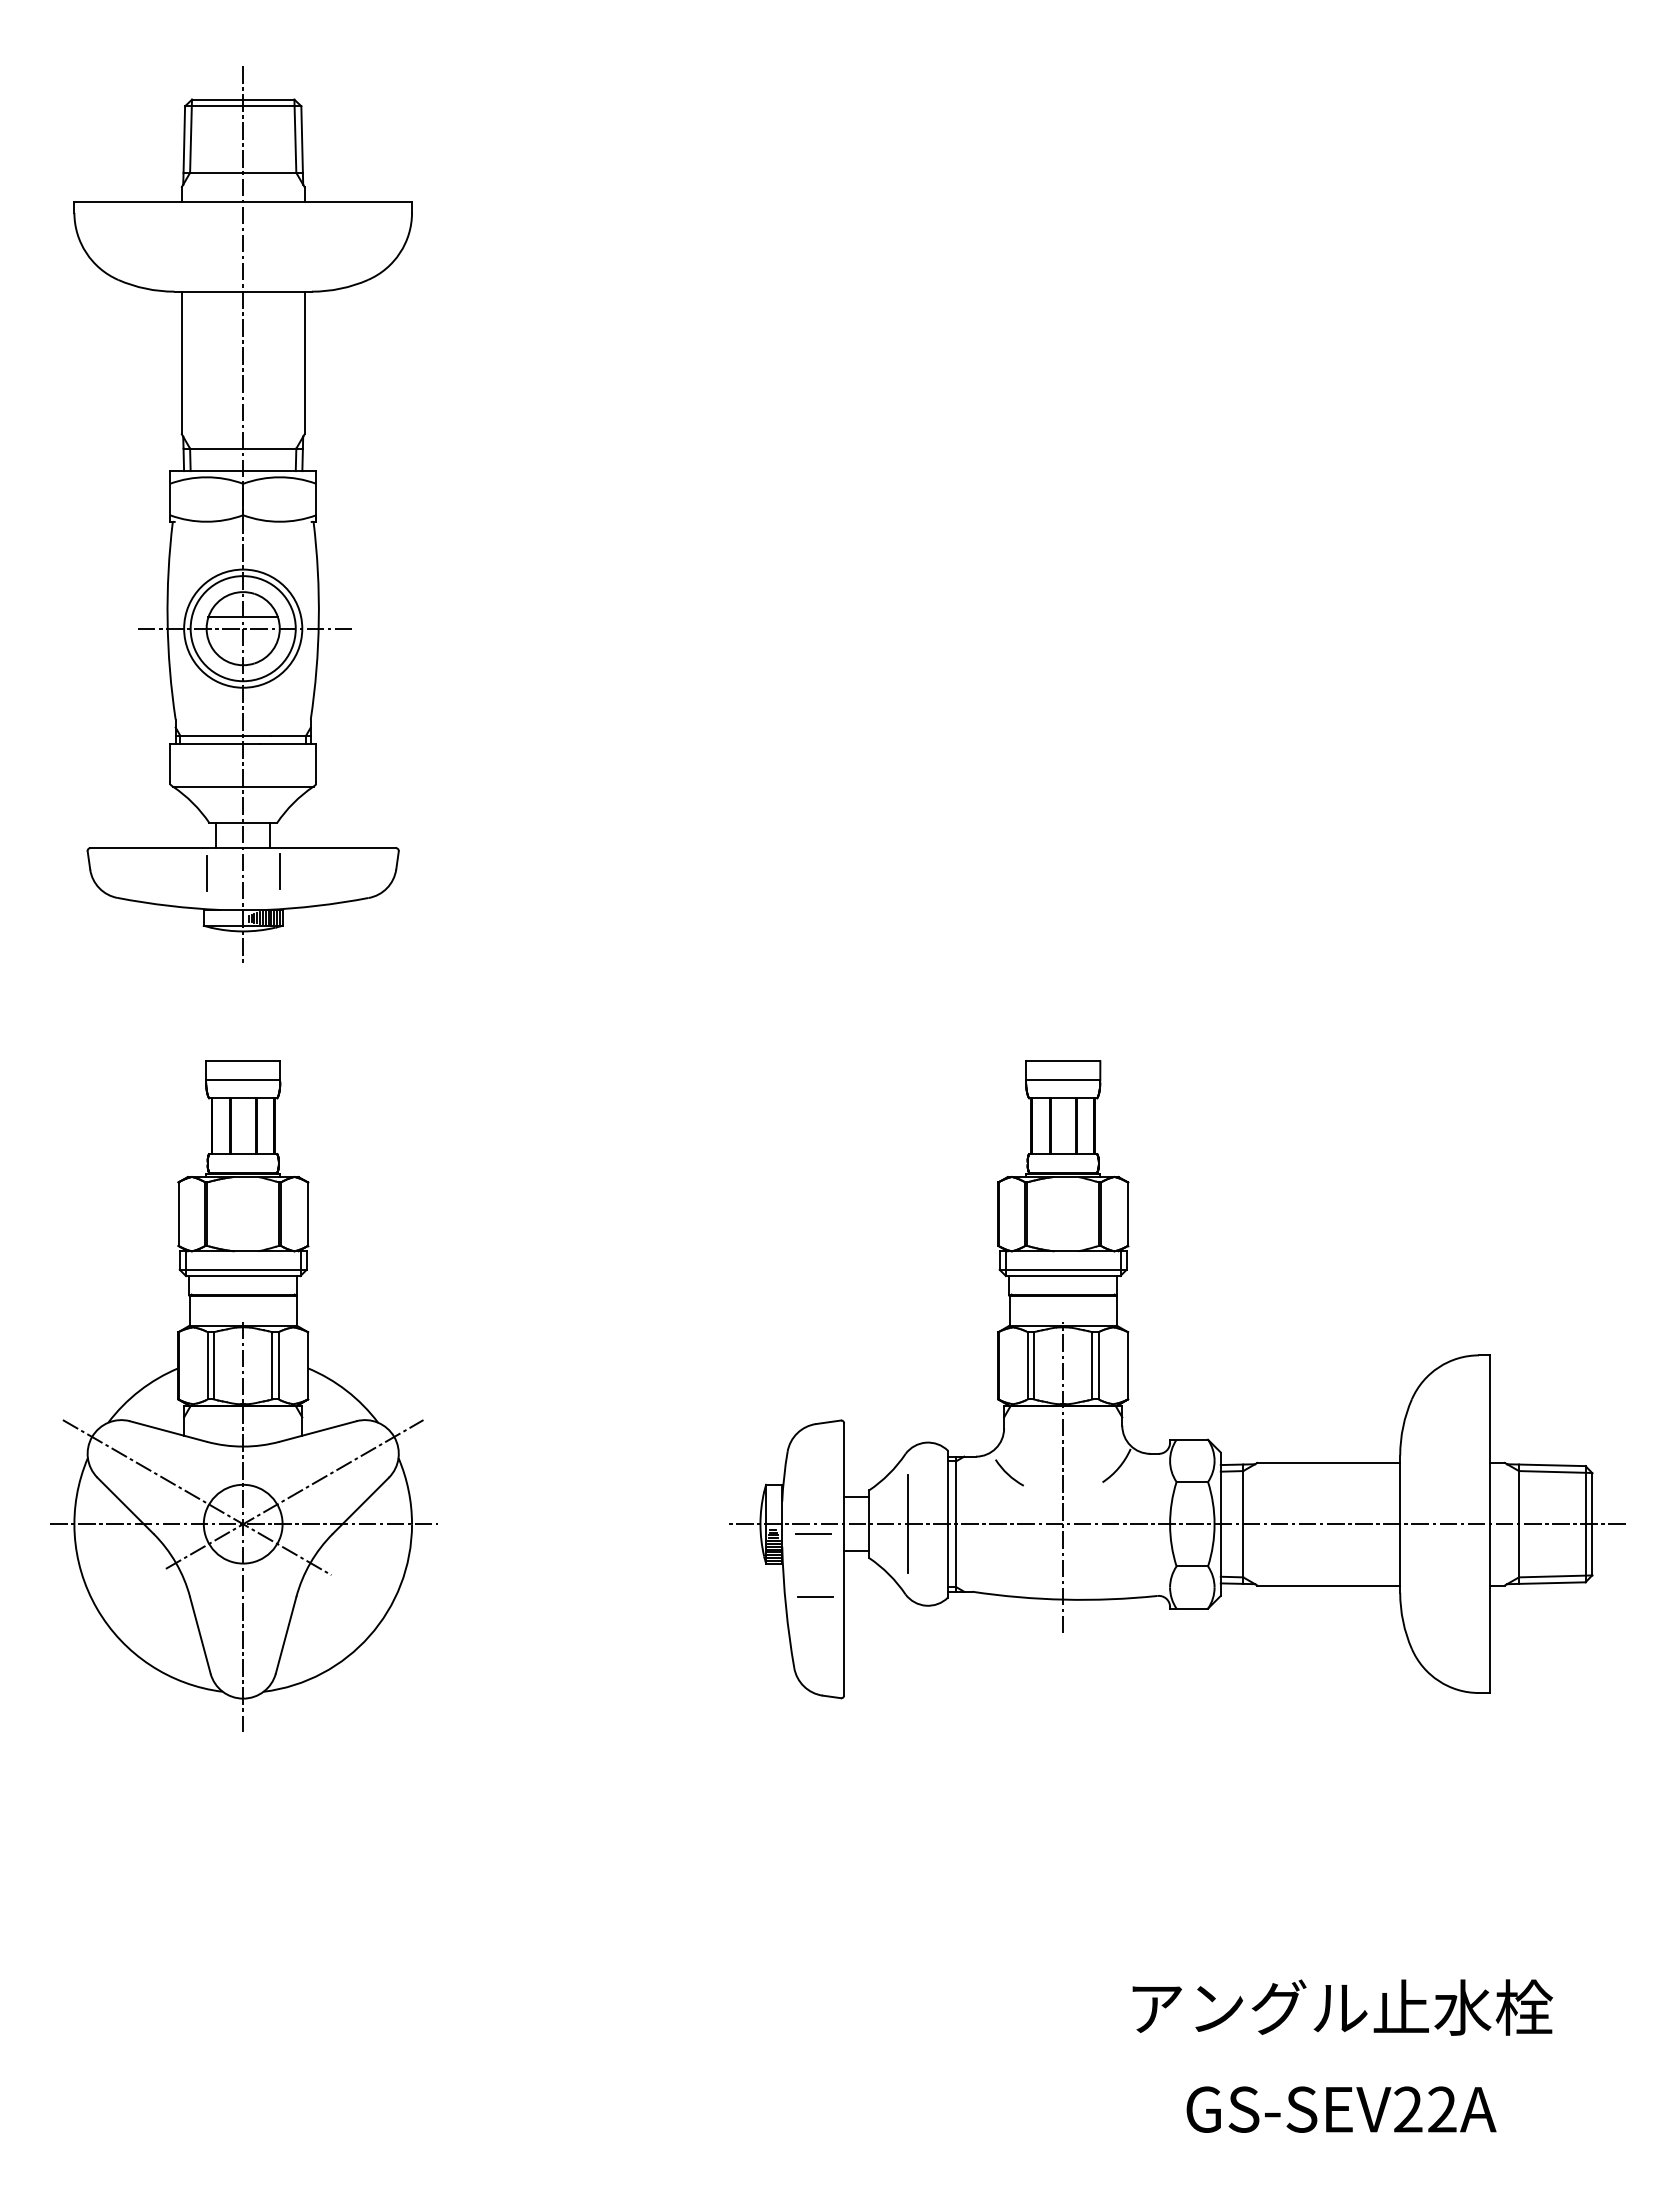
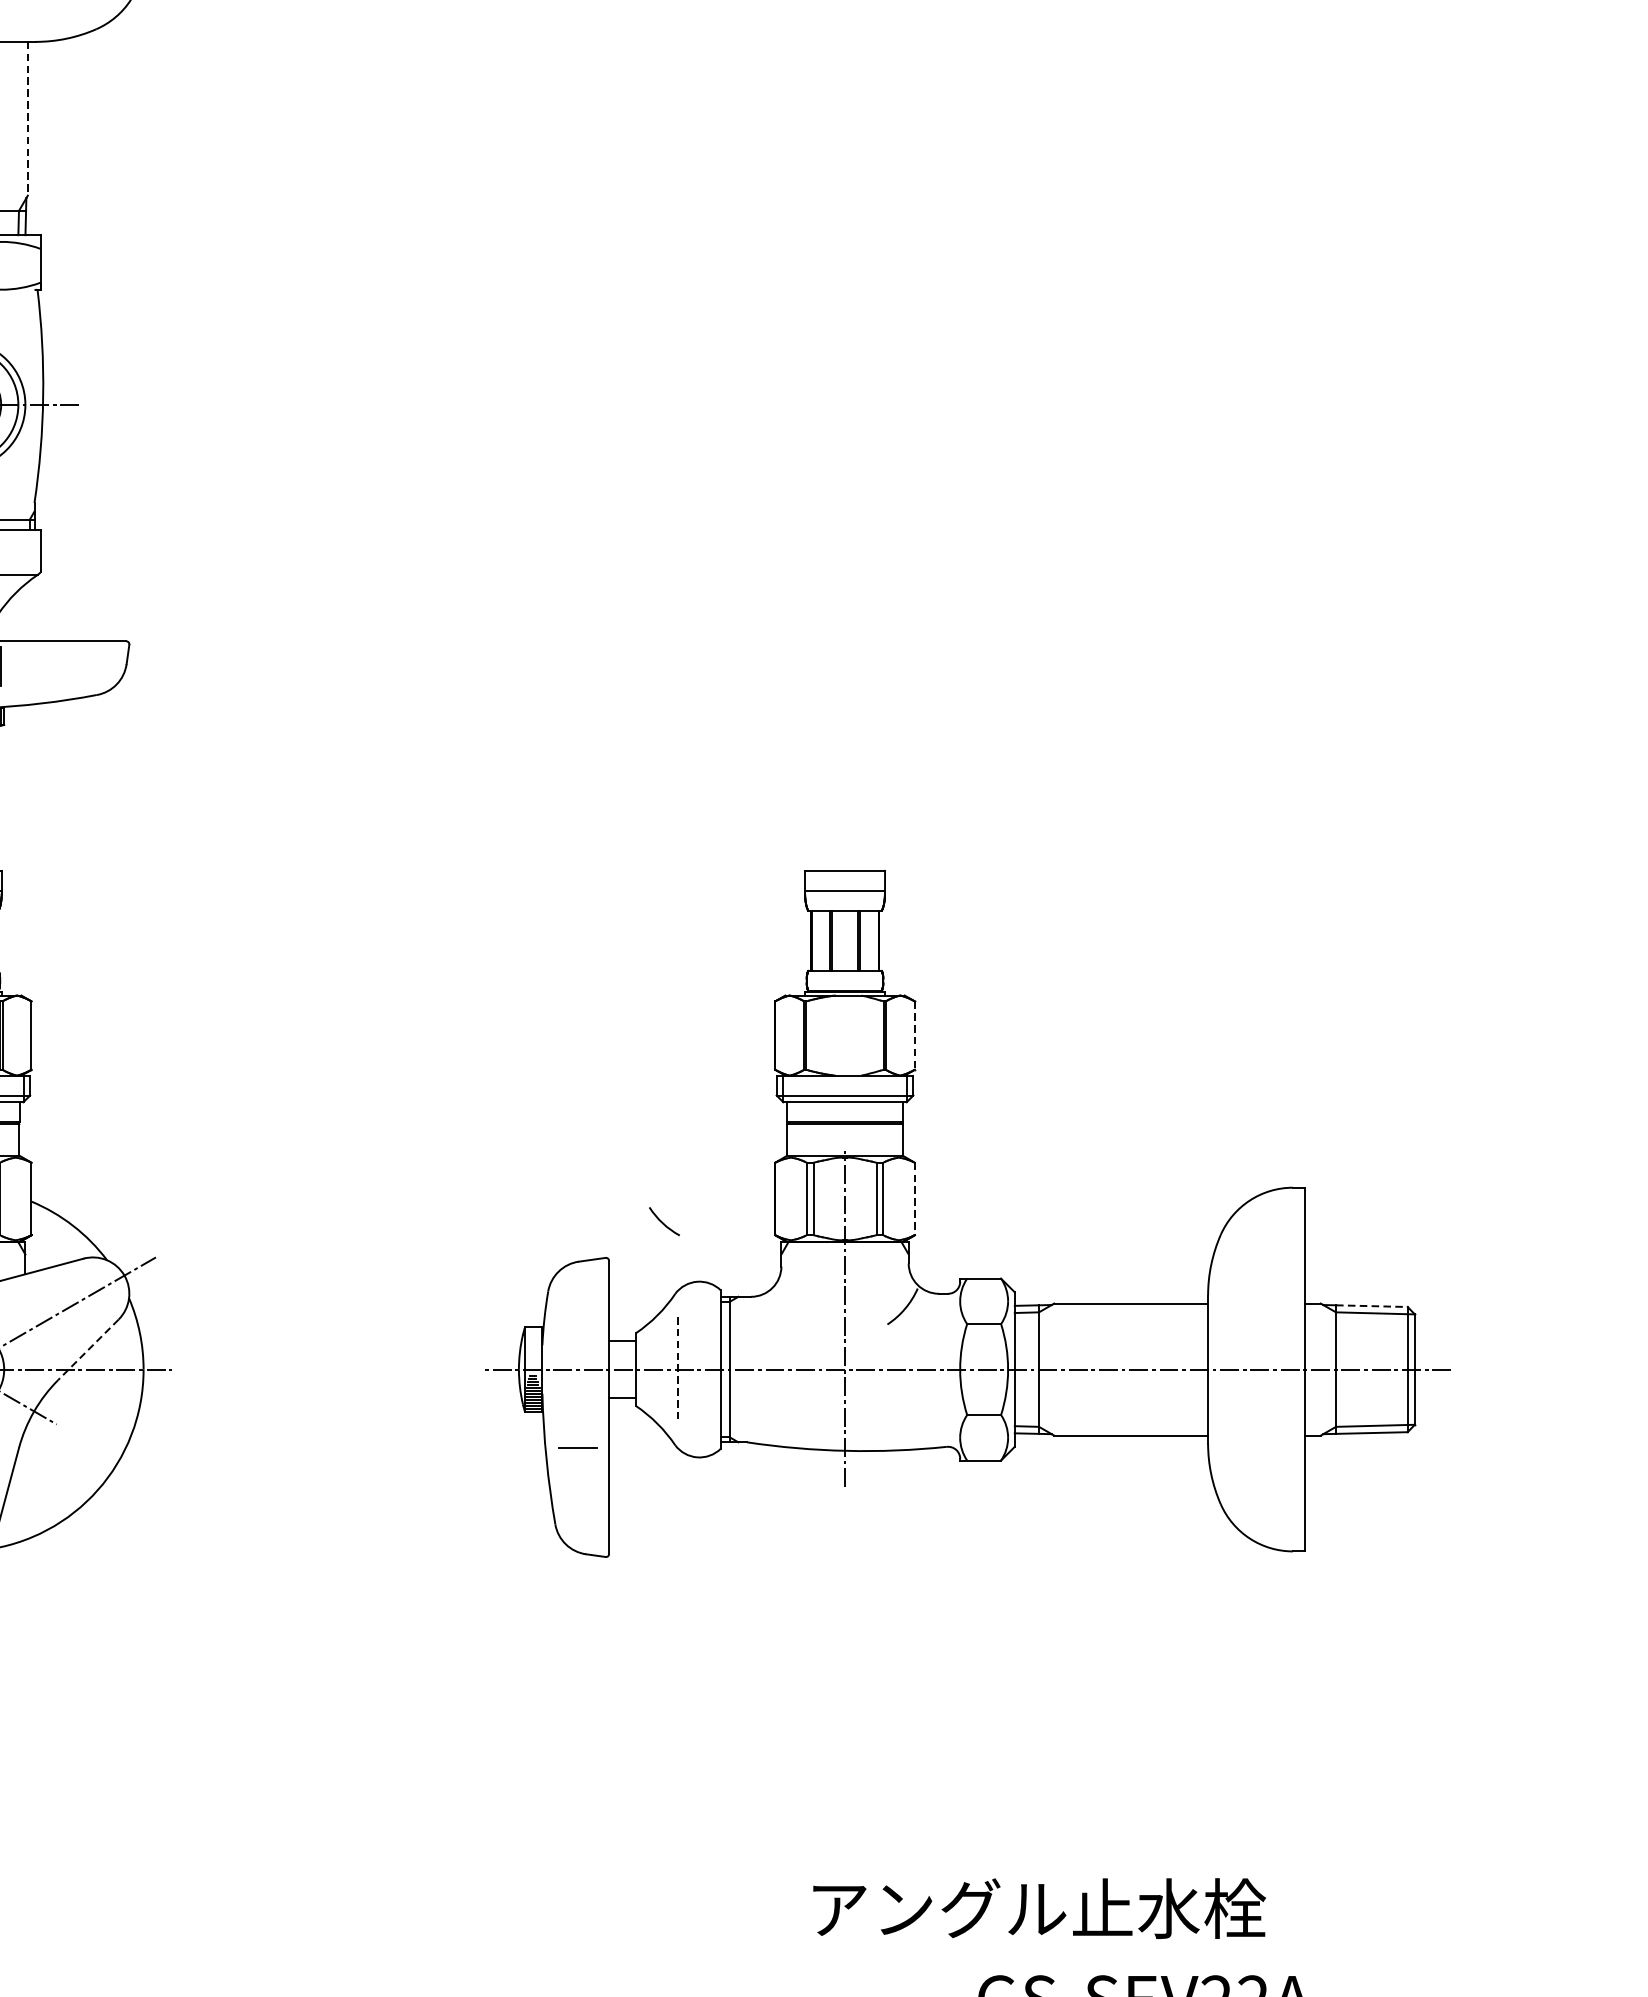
line: (304, 363) -> (27, 119), solid -> dashed
line: (1127, 1214) -> (914, 1035), solid -> dashed
line: (1127, 1365) -> (914, 1198), solid -> dashed
line: (1552, 1465) -> (1372, 1306), solid -> dashed
arc: (1008, 1473) -> (663, 1222), moved
line: (360, 1505) -> (88, 1349), solid -> dashed
line: (908, 1524) -> (678, 1369), solid -> dashed
line: (813, 1533) -> (576, 1379), removed
text: (1342, 2007) -> (1039, 1908), moved

